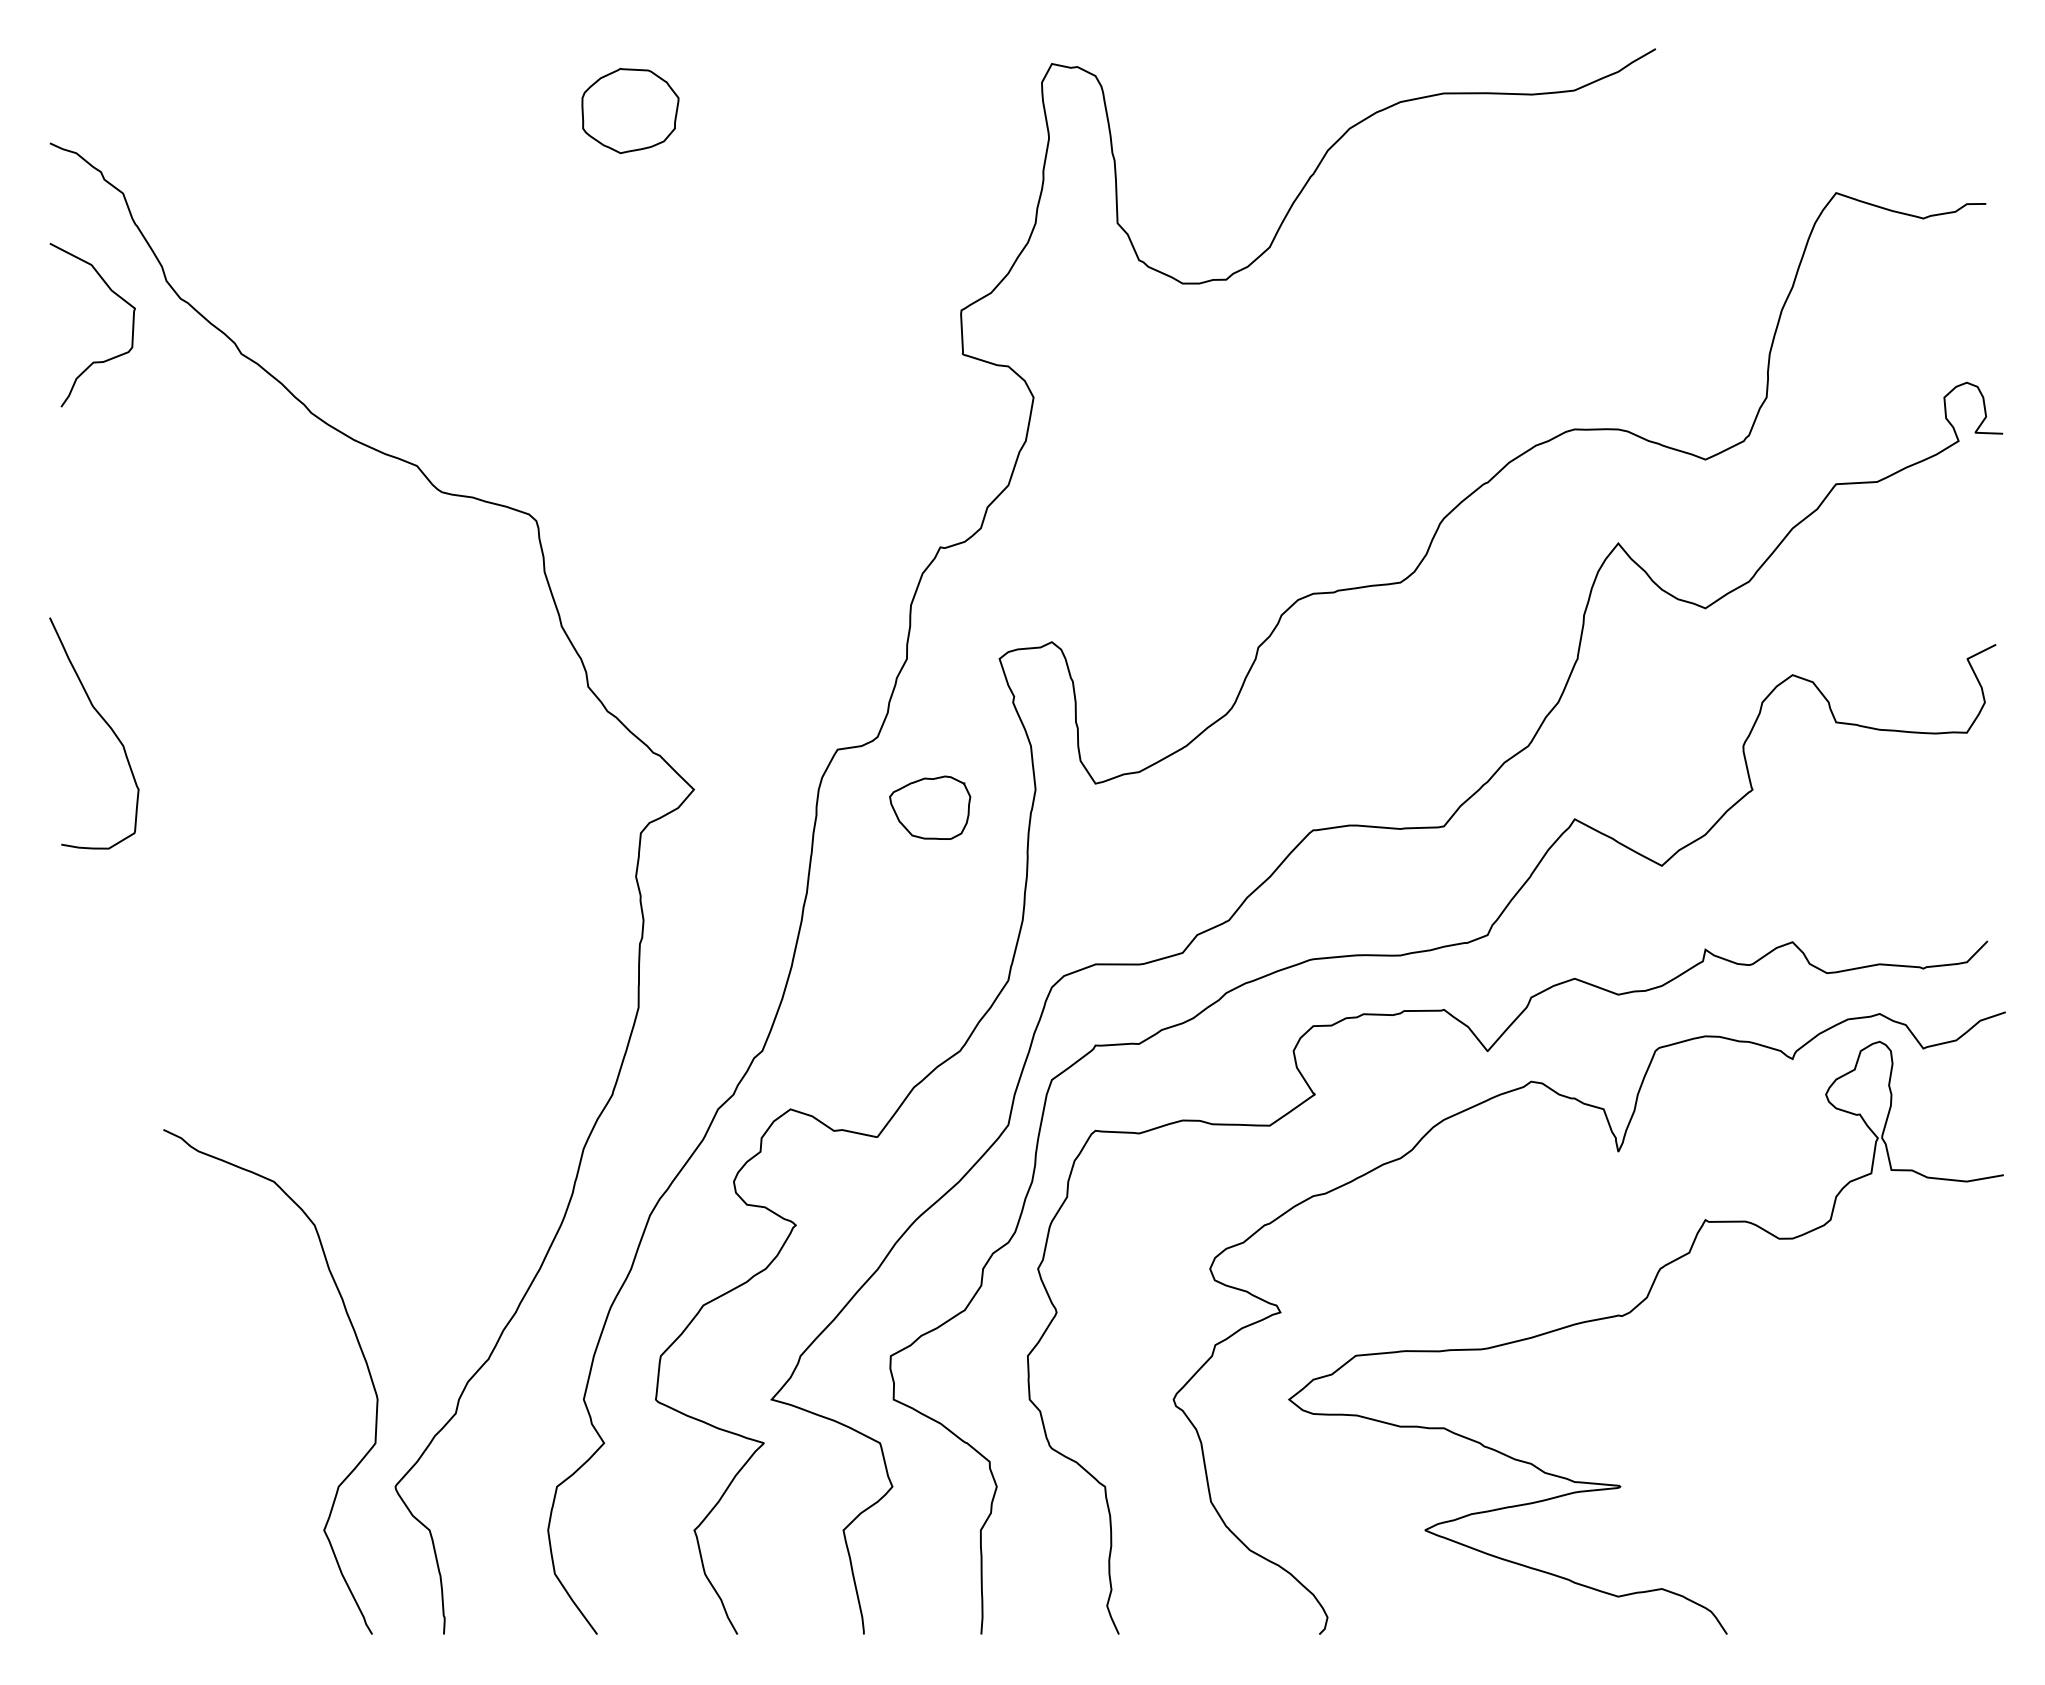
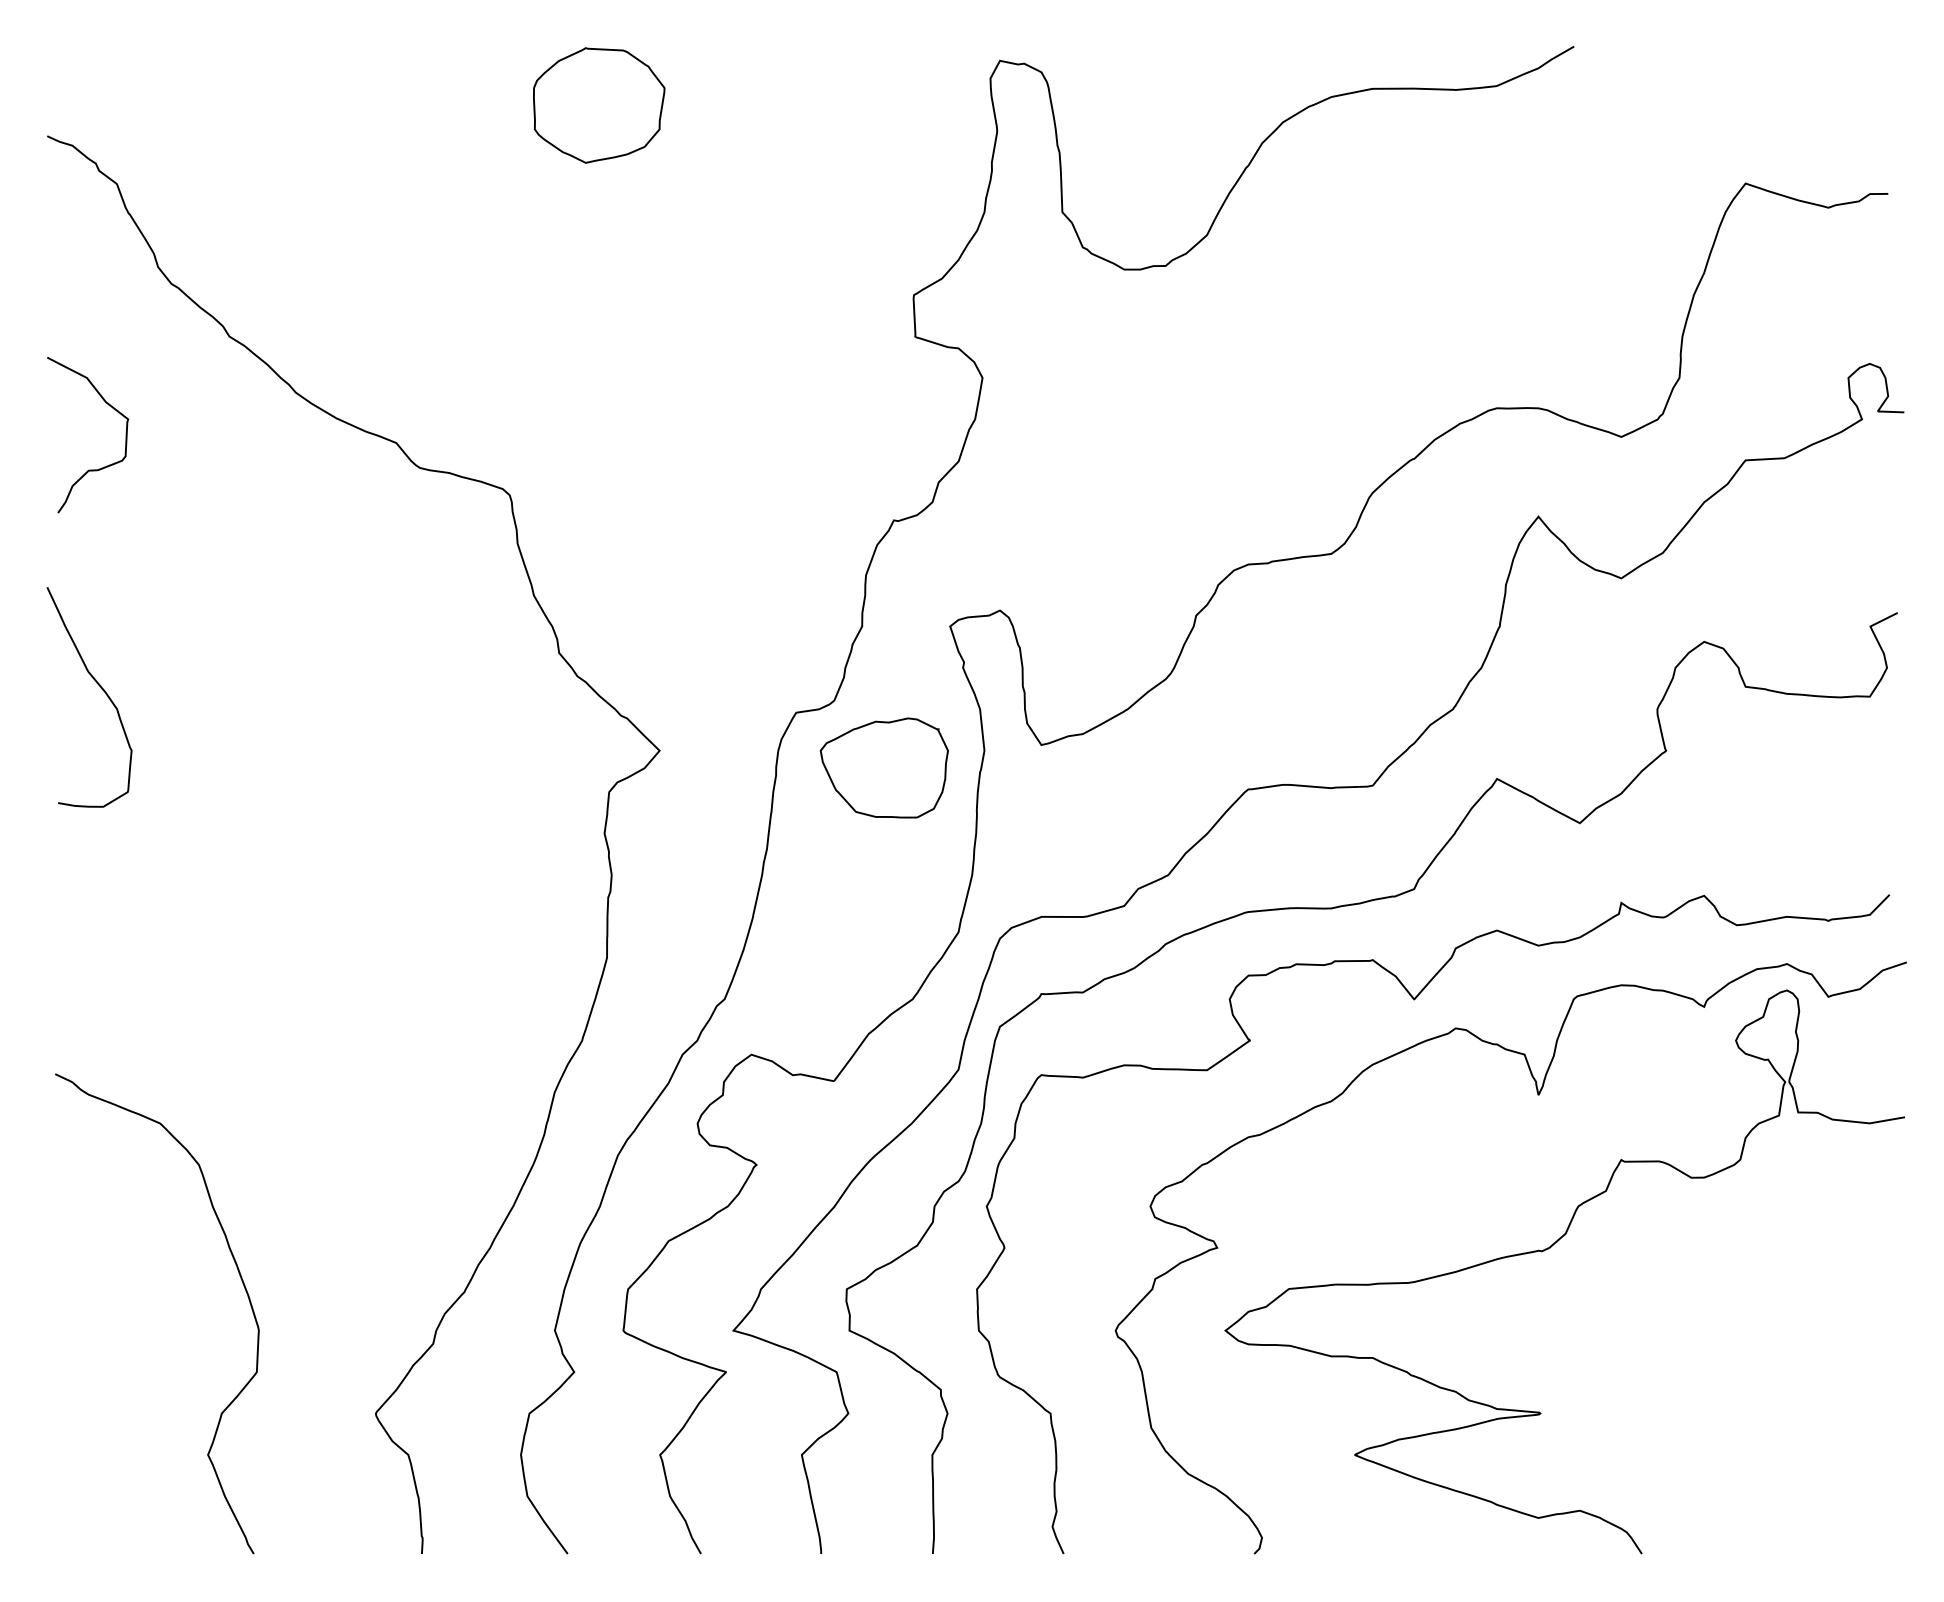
part: (630, 110) -> (599, 105), size x1.43
curve: (93, 361) -> (88, 469), moved
part: (929, 807) -> (883, 767), size x1.67
curve: (359, 1347) -> (241, 1281), moved

